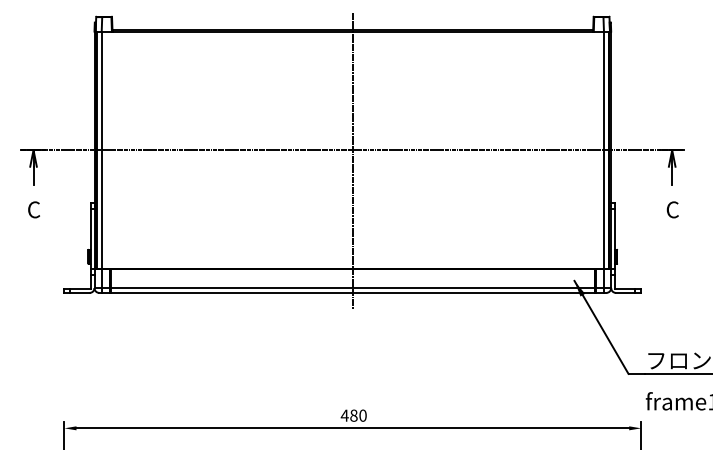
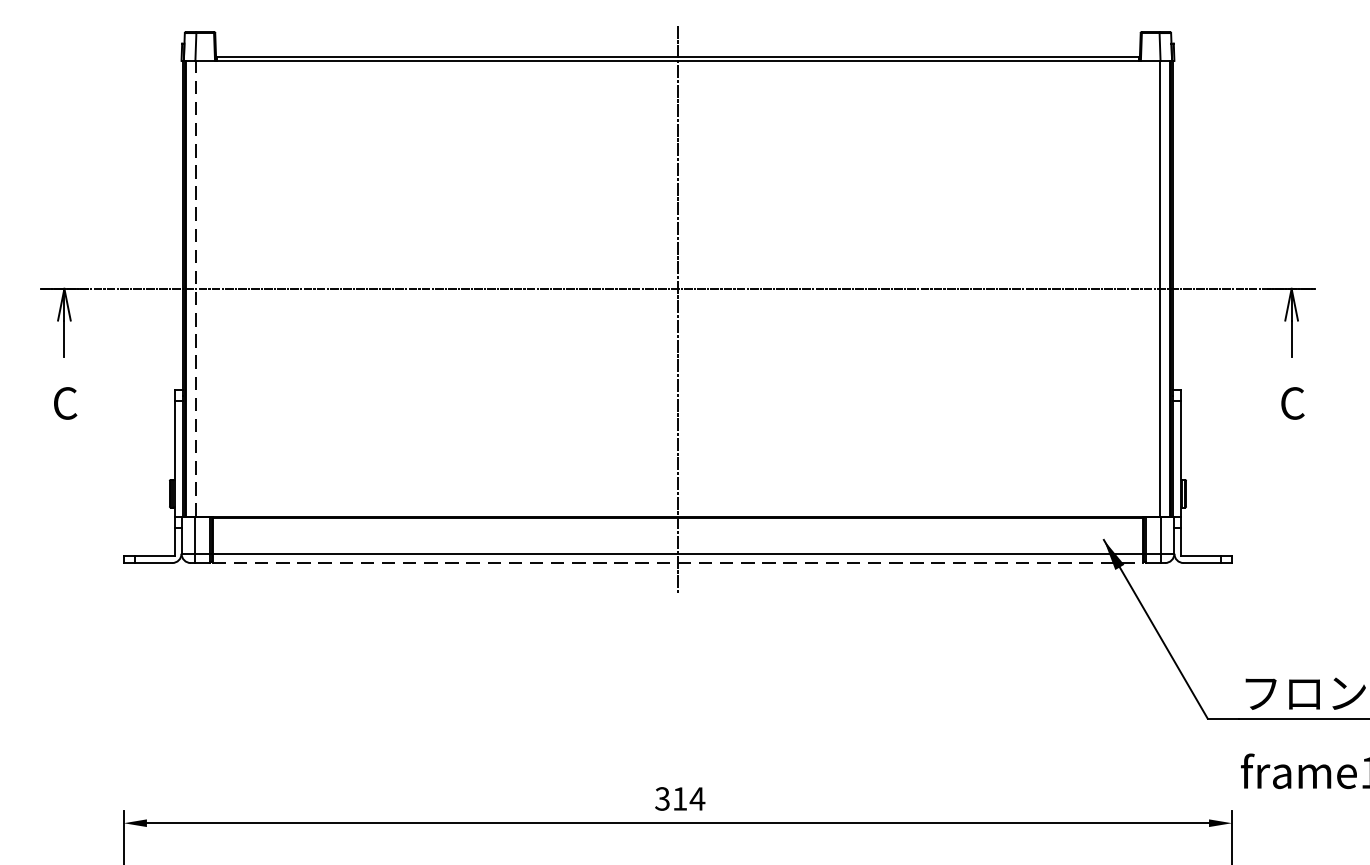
line: (102, 150) -> (196, 289), solid -> dashed
line: (353, 292) -> (679, 562), solid -> dashed
text: (353, 415) -> (679, 798), 480 -> 314

